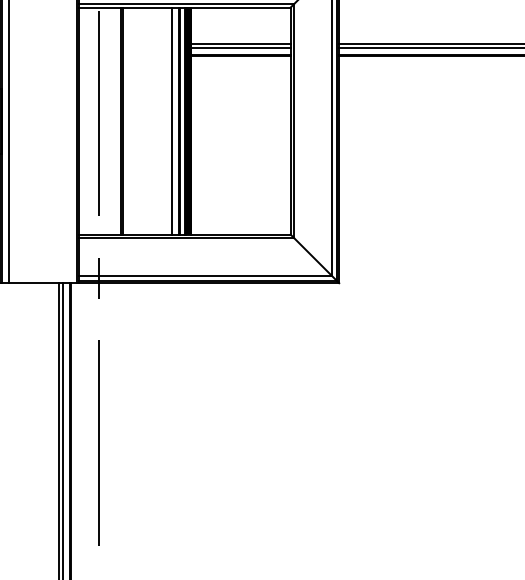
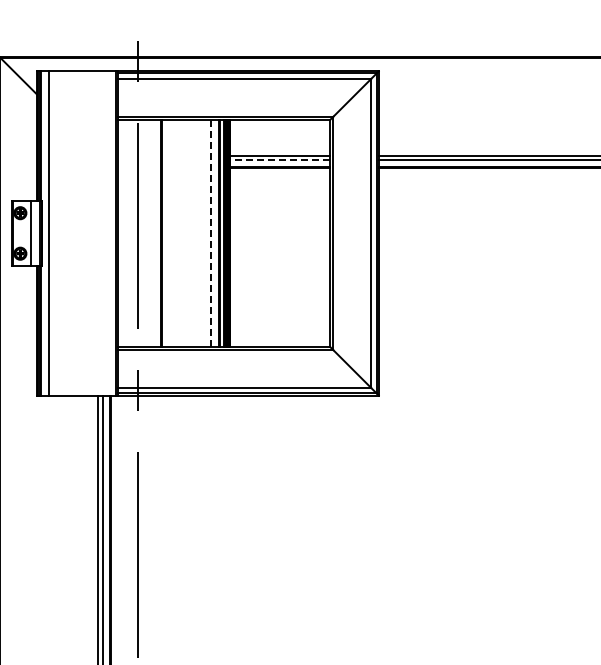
line: (240, 48) -> (280, 160), solid -> dashed
line: (171, 121) -> (211, 233), solid -> dashed

